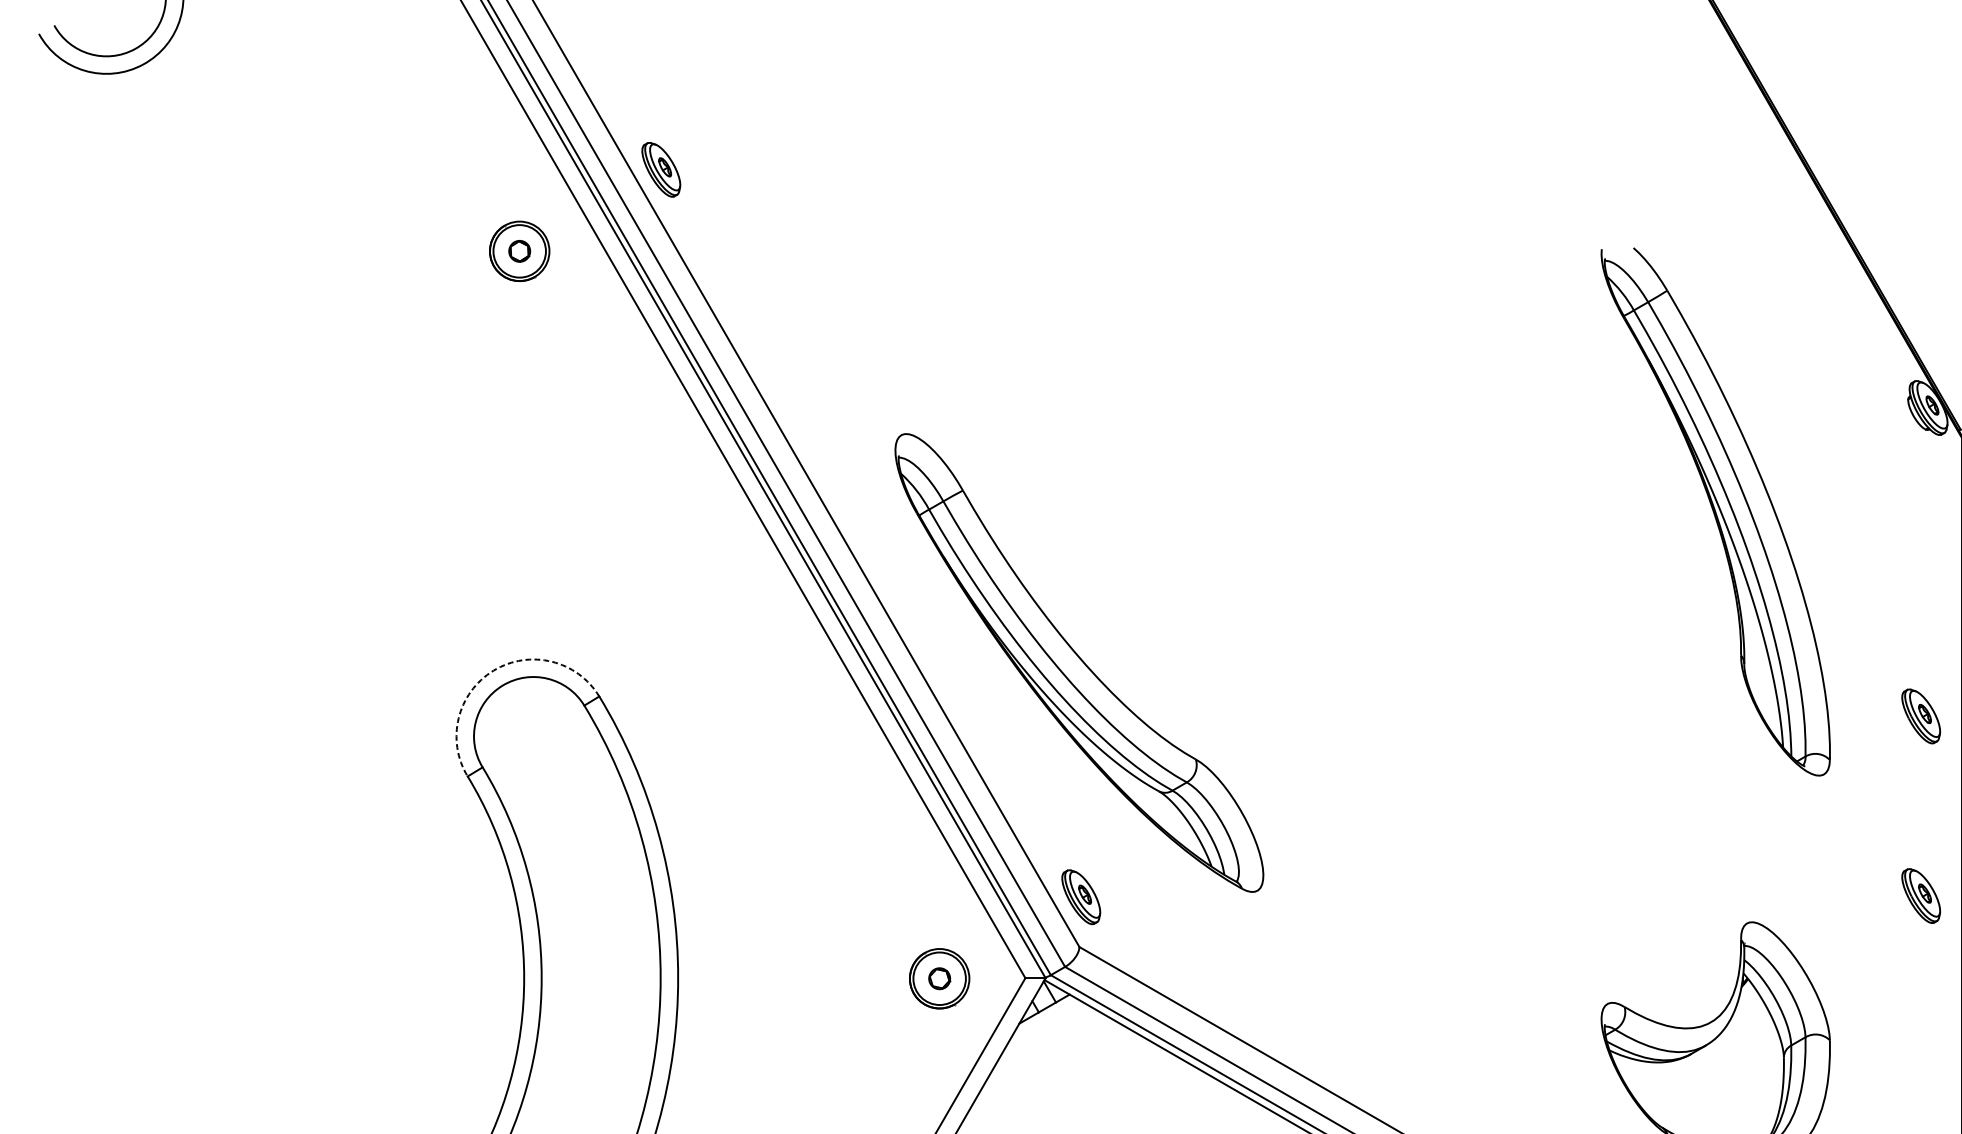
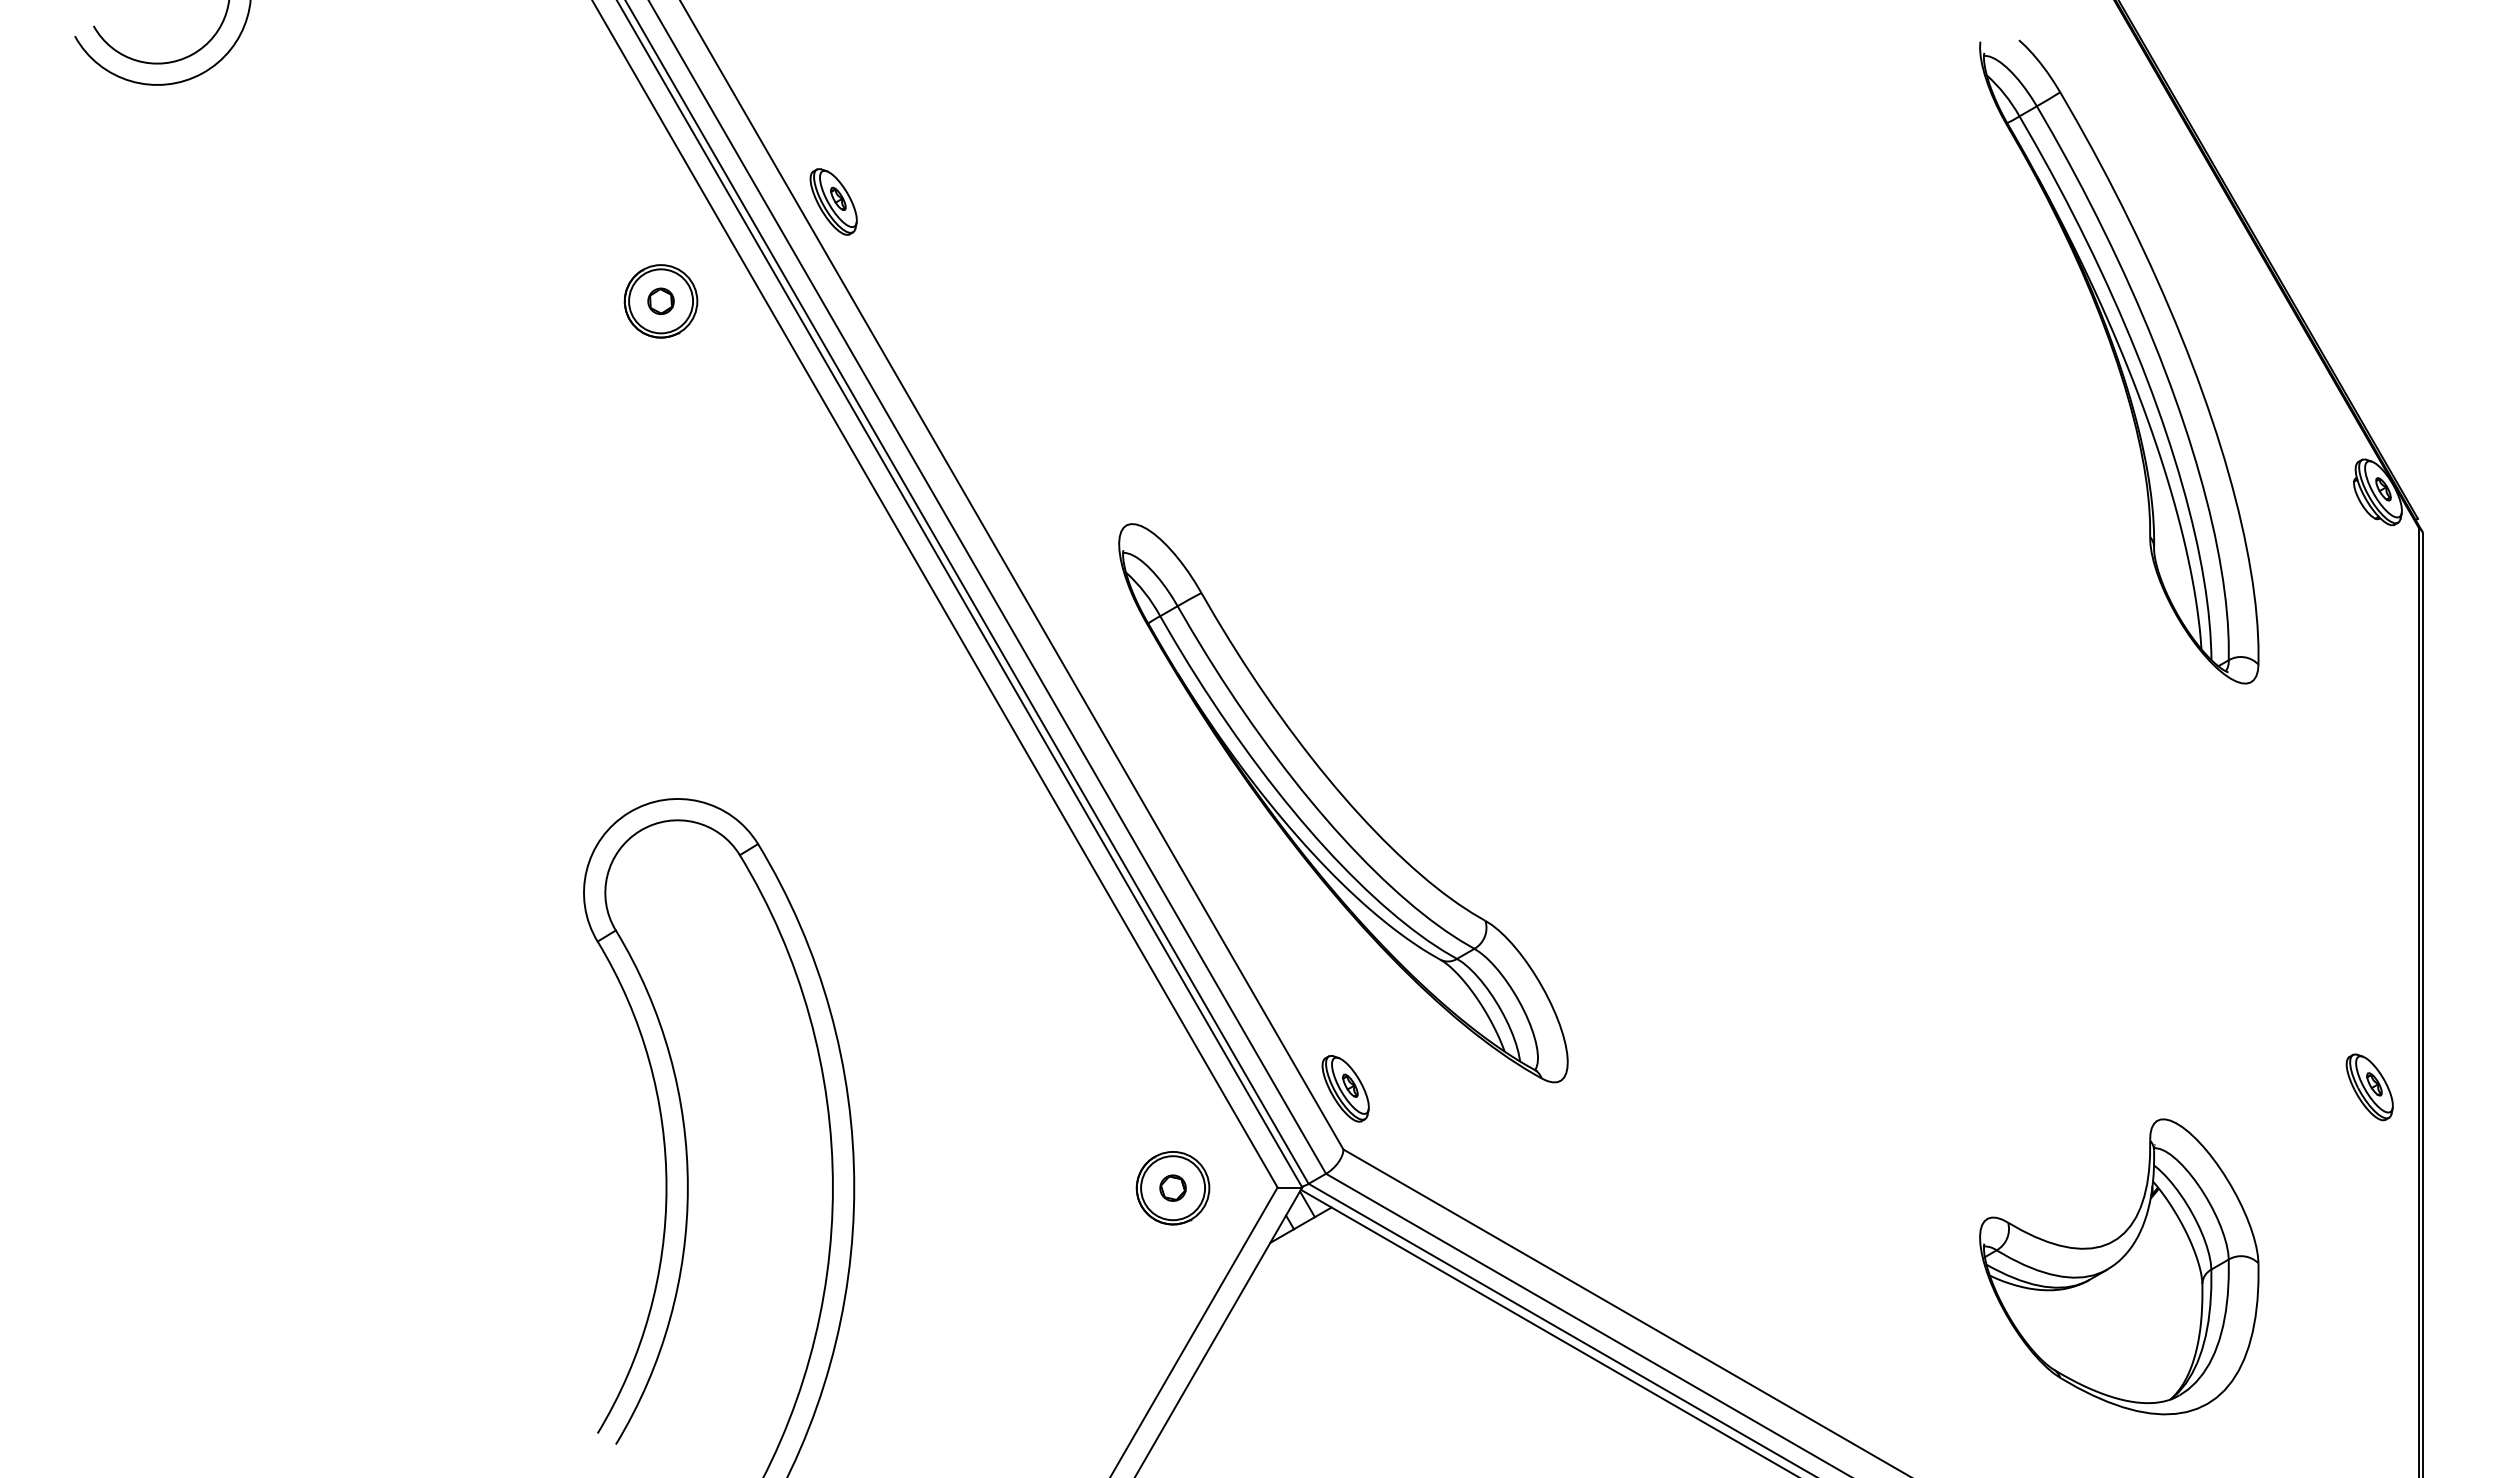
part: (1715, 511) -> (2119, 361), moved
arc: (493, 670) -> (629, 812), dashed -> solid
part: (1920, 716) -> (2369, 868), removed

